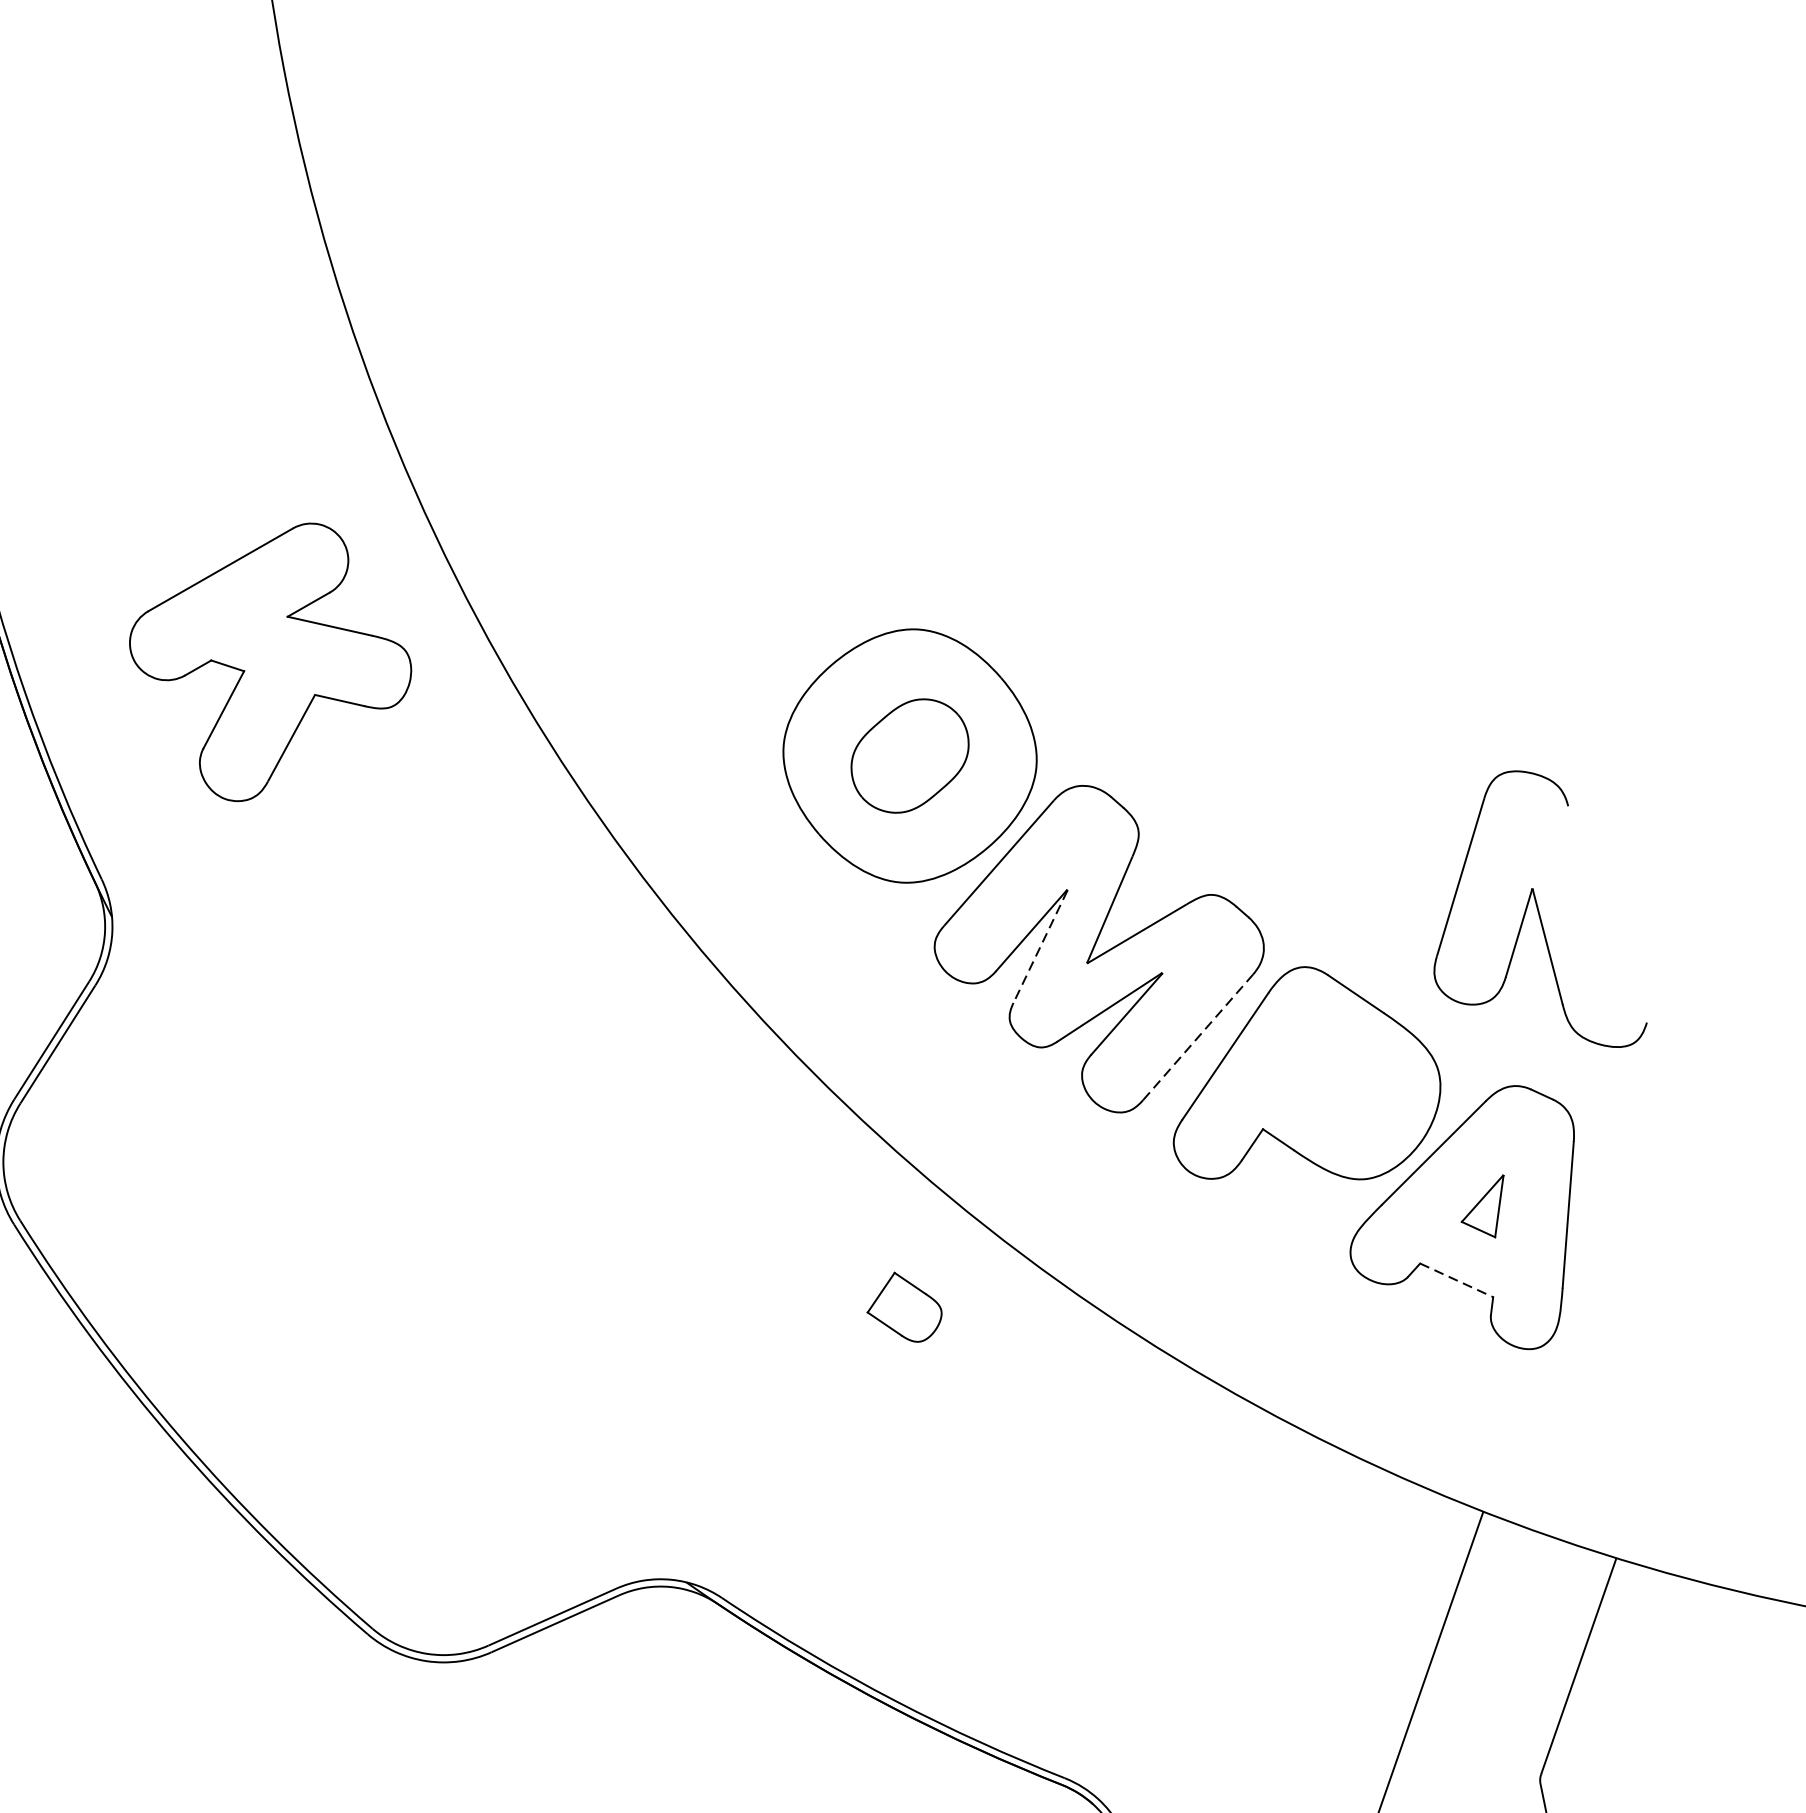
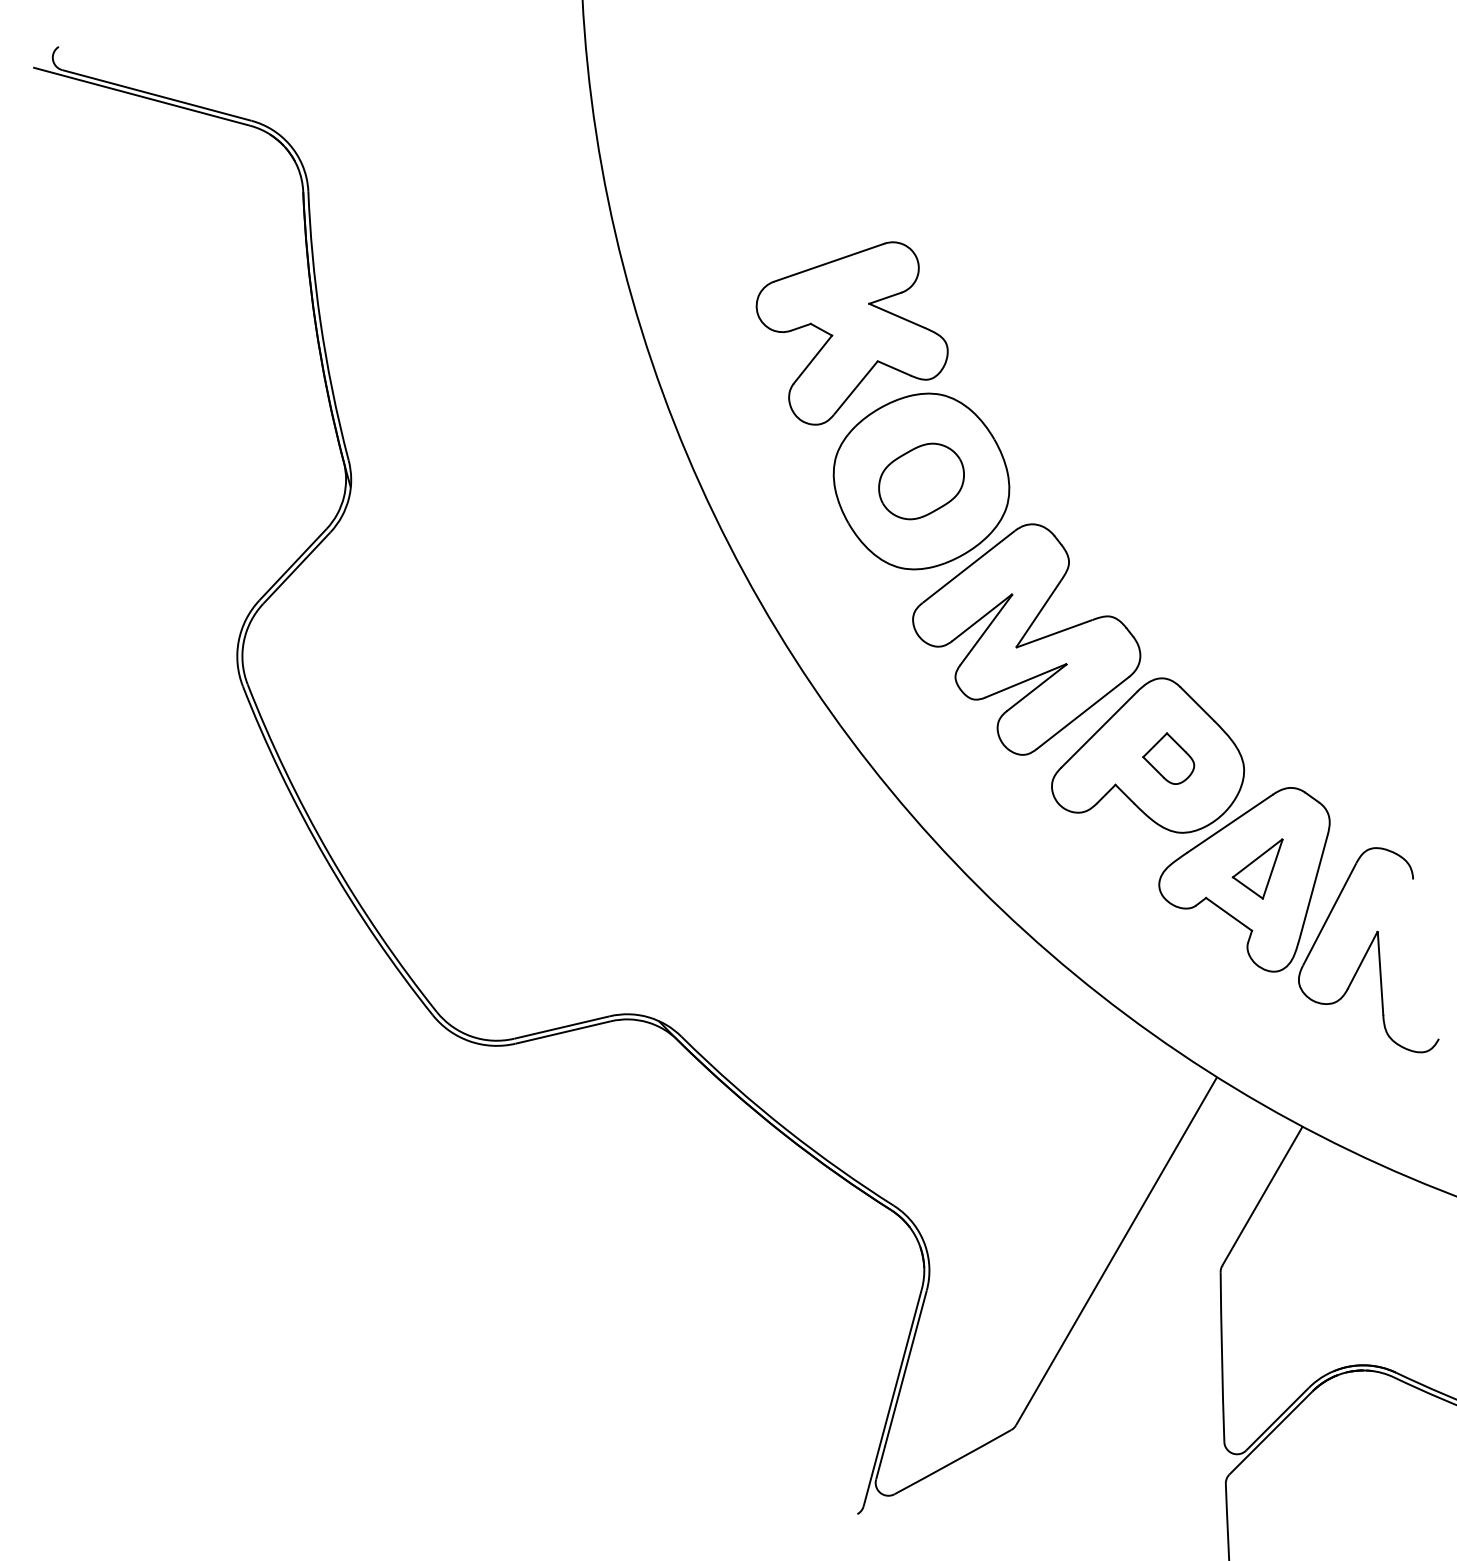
part: (270, 663) -> (851, 333), moved
part: (1524, 917) -> (1368, 950), moved
line: (1040, 947) -> (986, 630), dashed -> solid
line: (1198, 1036) -> (1083, 712), dashed -> solid
part: (1484, 1208) -> (1257, 868), size x1.43
line: (1457, 1280) -> (1229, 914), dashed -> solid
part: (903, 1307) -> (1168, 758), moved

